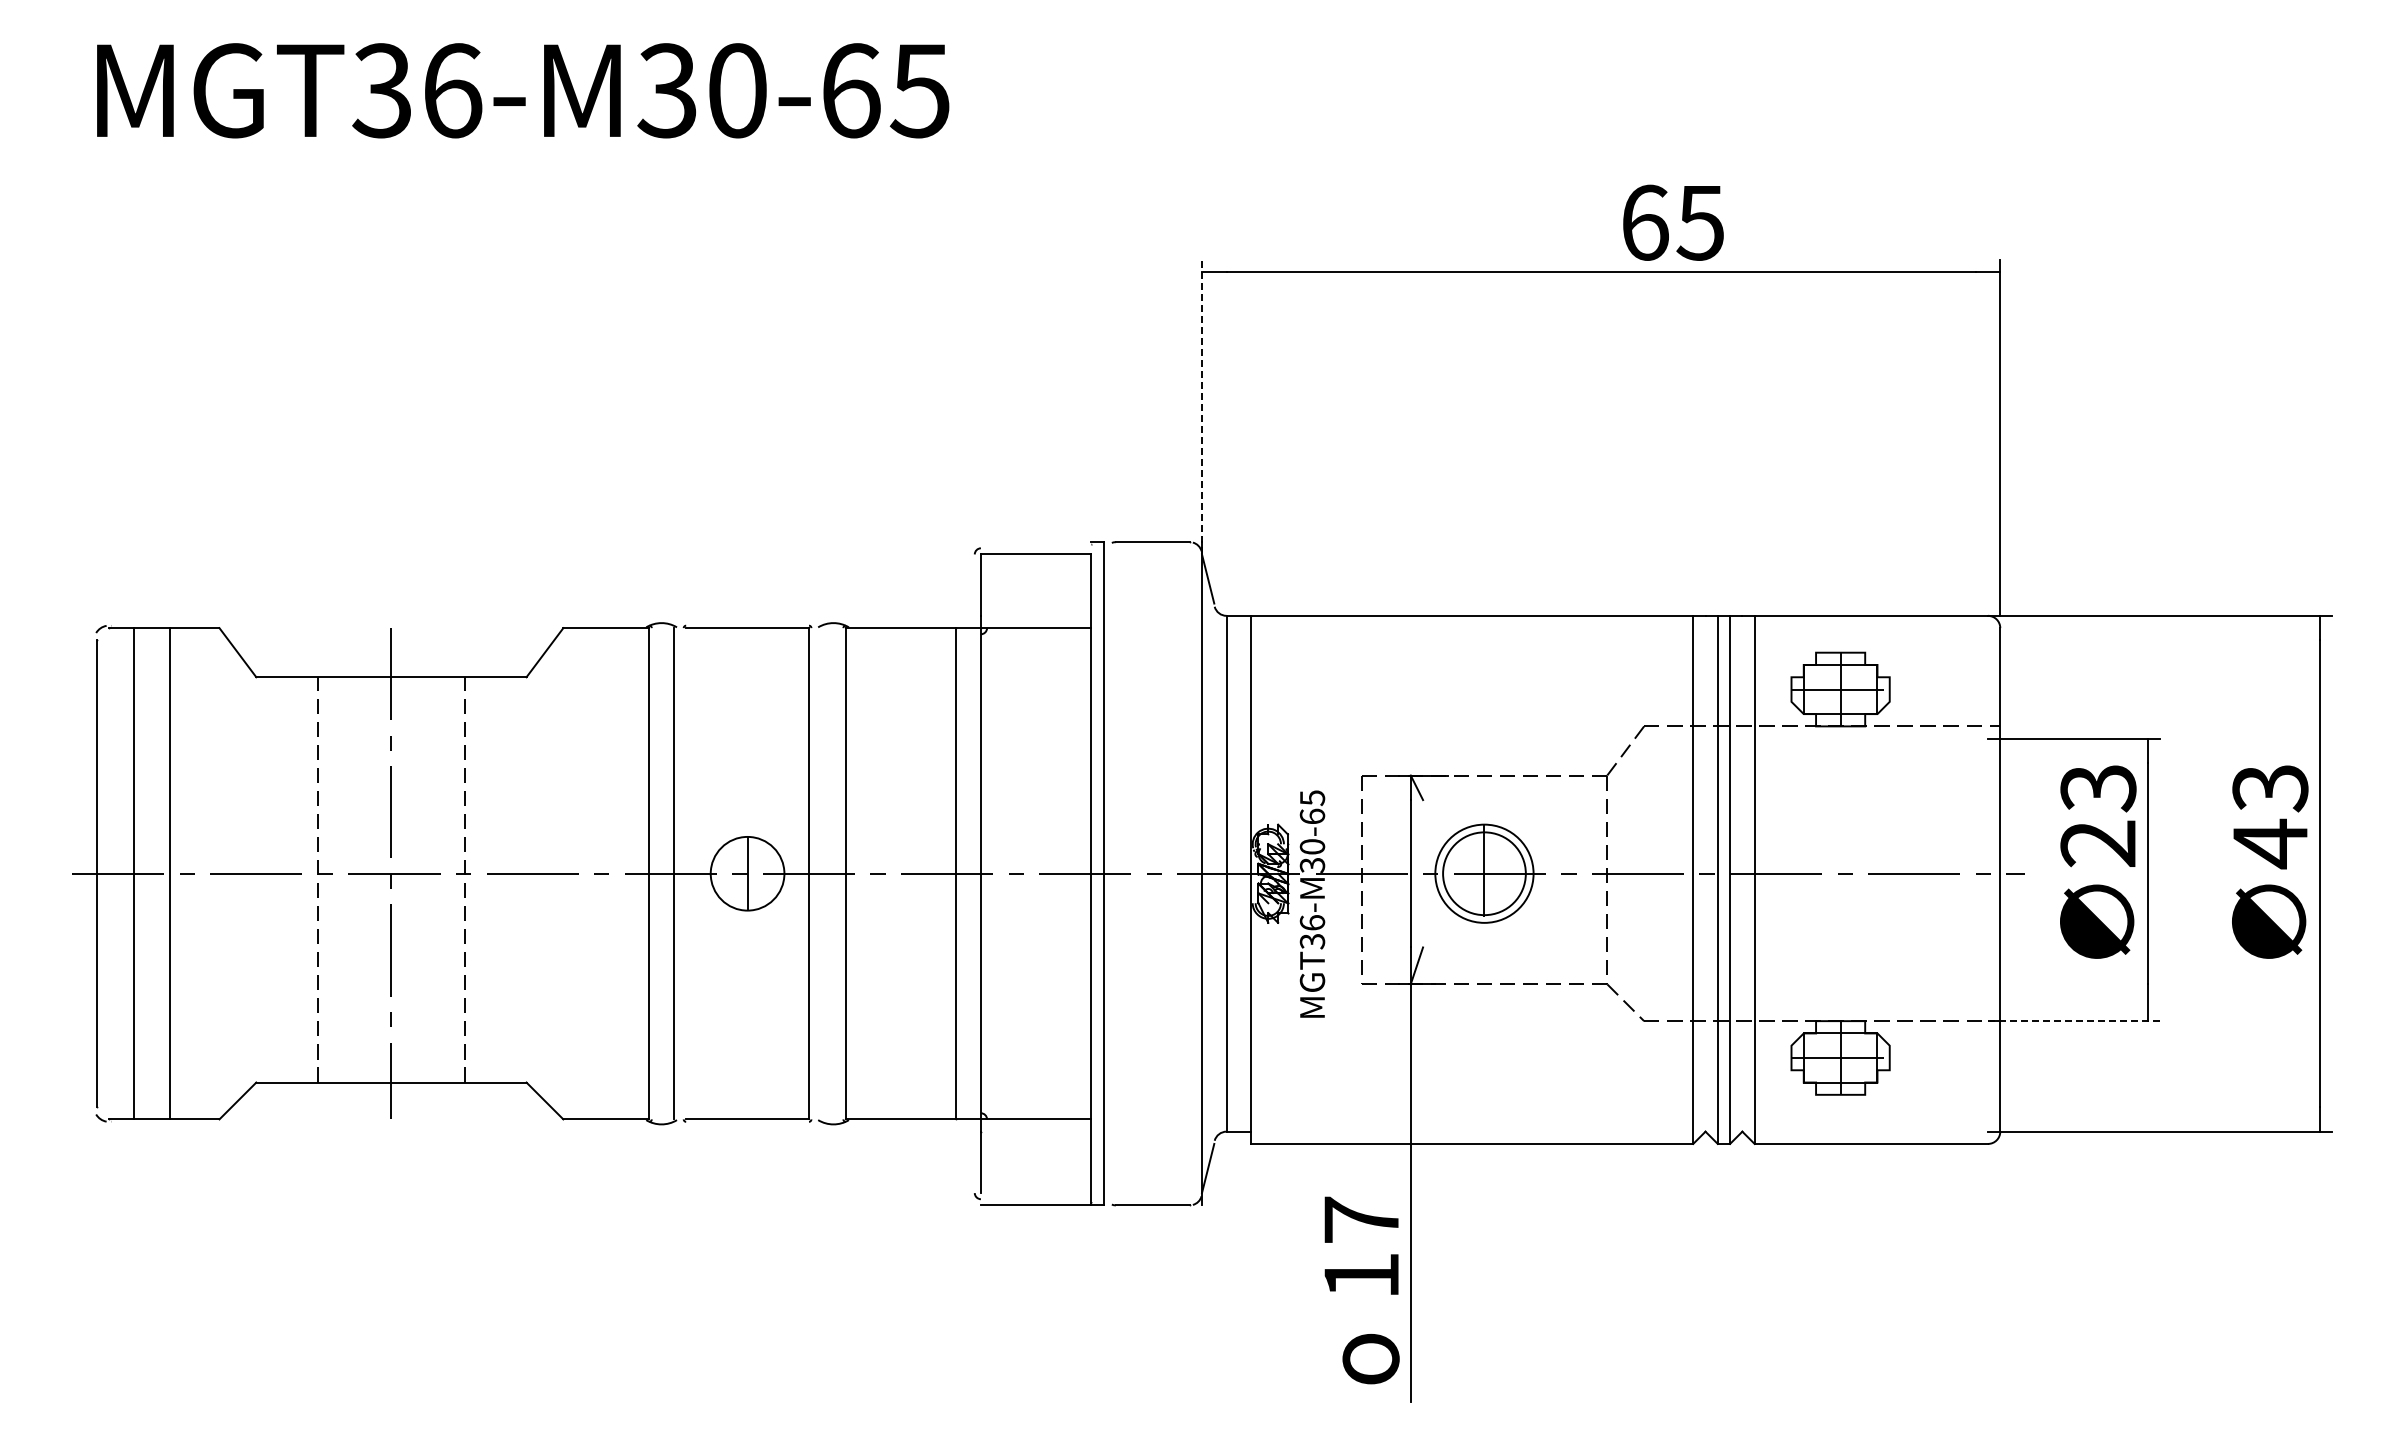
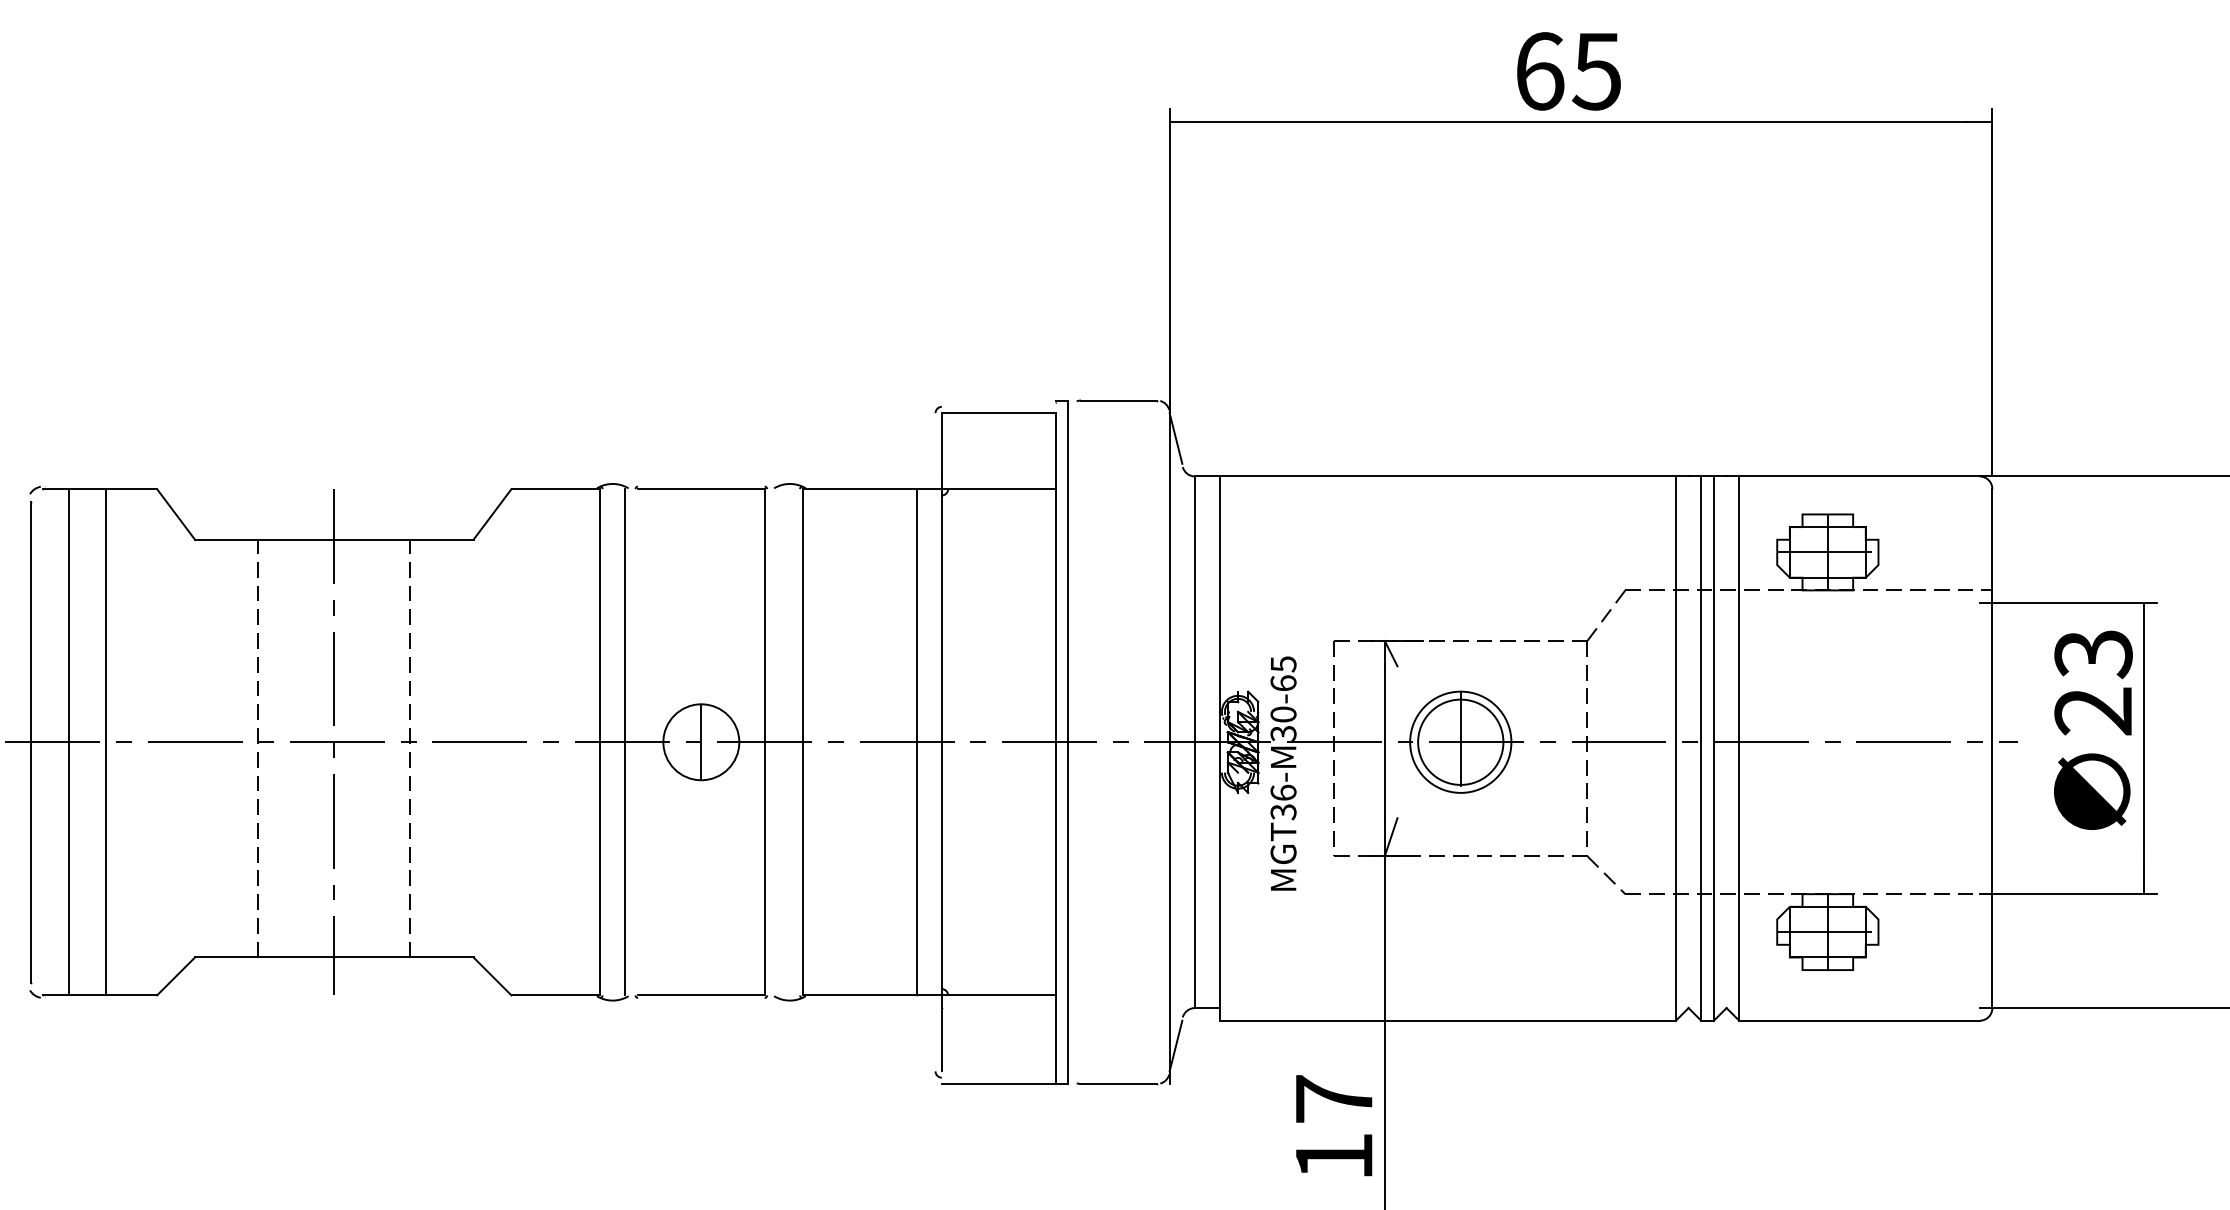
text: (1673, 222) -> (1569, 71), moved
line: (1202, 406) -> (1170, 260), dashed -> solid
line: (2073, 1021) -> (2067, 894), dashed -> solid

